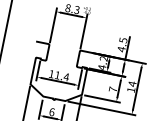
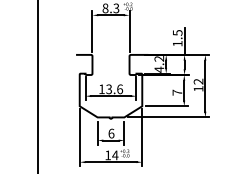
text: (121, 49) -> (177, 43), 4.5 -> 1.5
text: (61, 76) -> (114, 89), 11.4 -> 13.6
text: (132, 83) -> (198, 81), 14 -> 12

